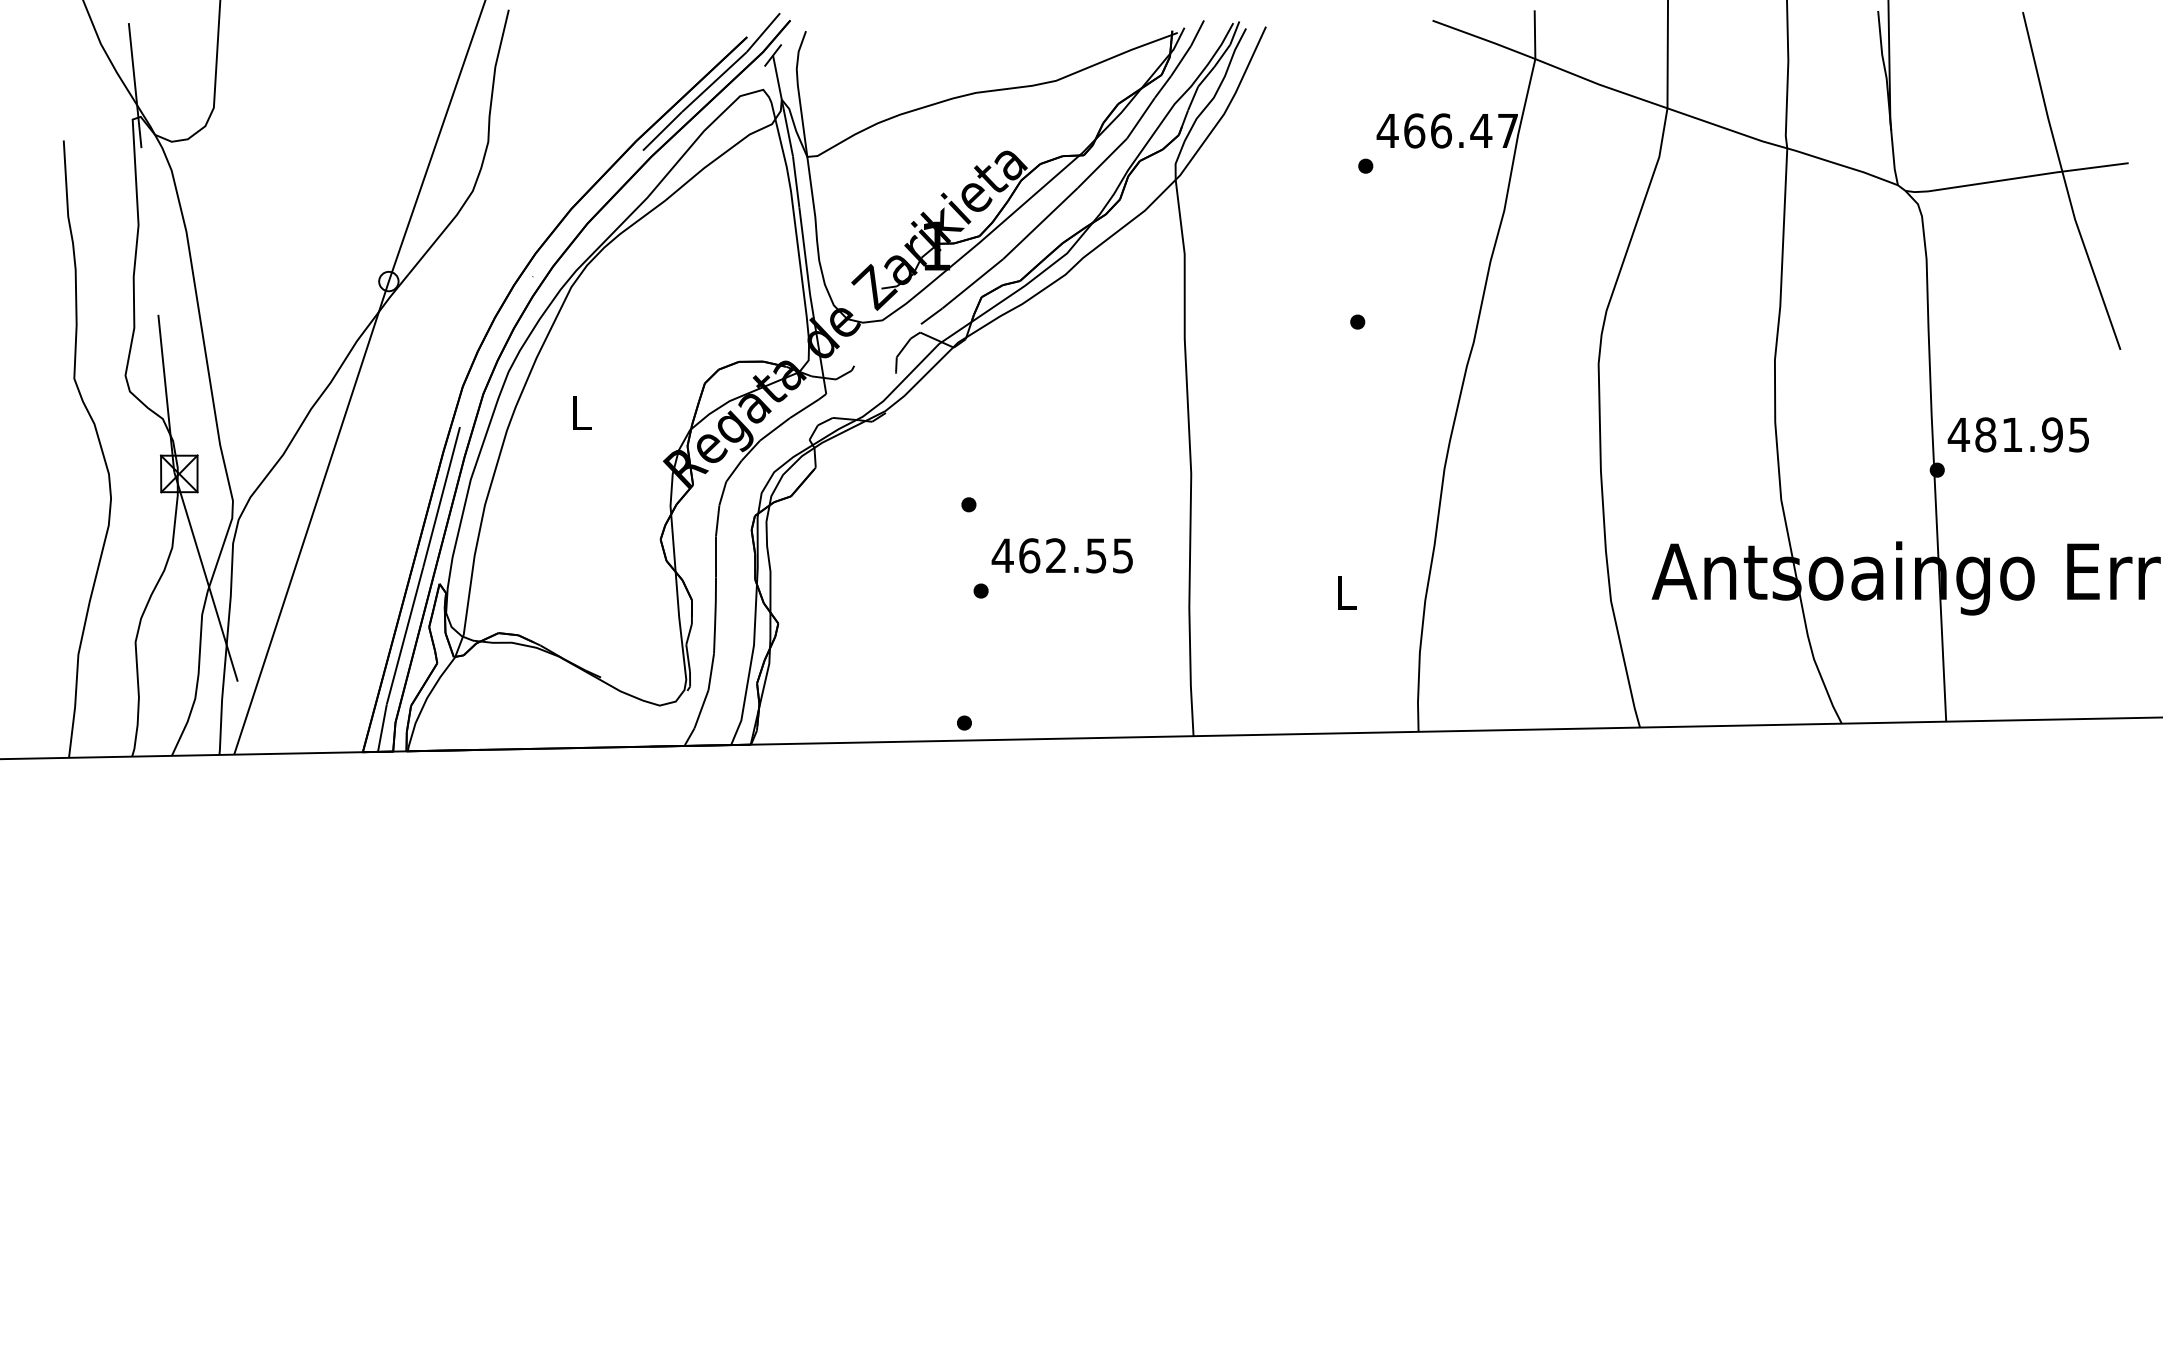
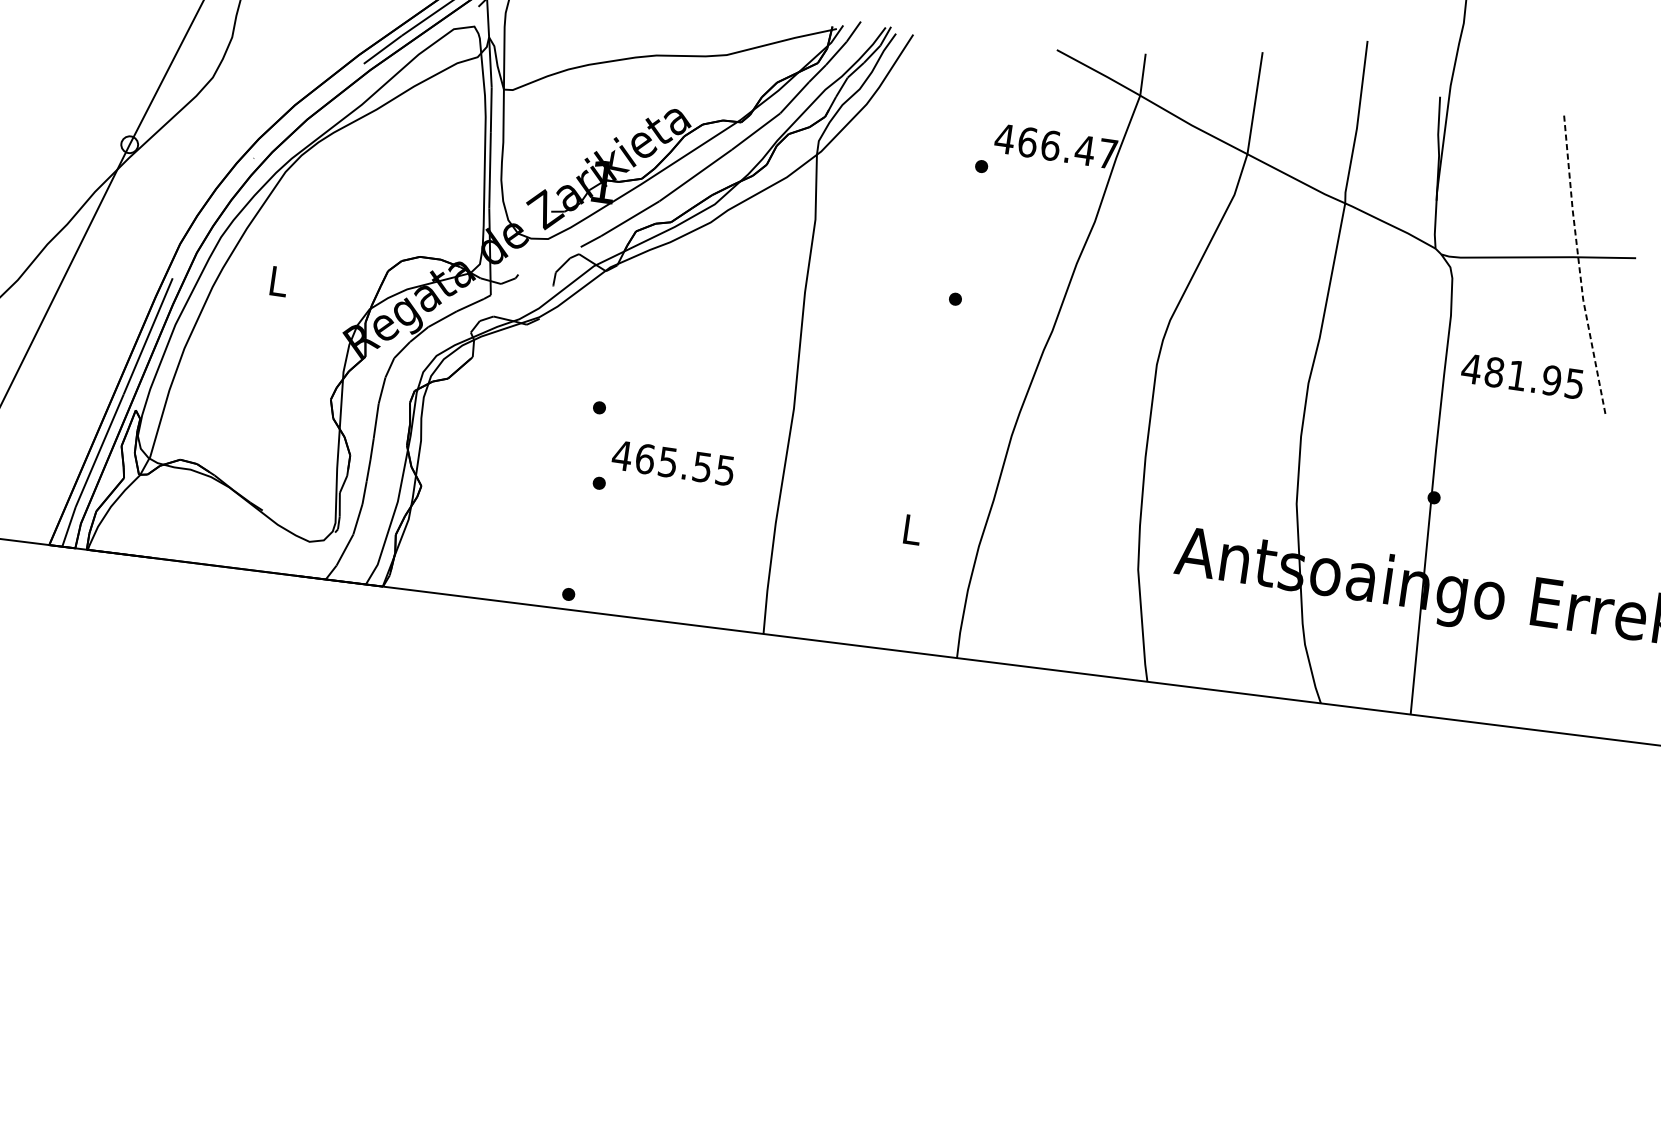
line: (2065, 183) -> (1579, 267), solid -> dashed
text: (2017, 434) -> (1521, 375), moved
text: (1056, 555) -> (668, 462), 462.55 -> 465.55

